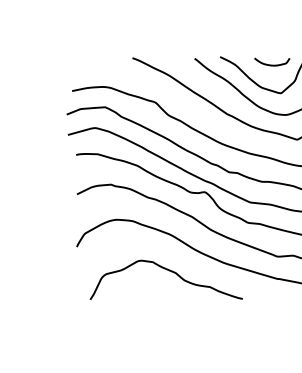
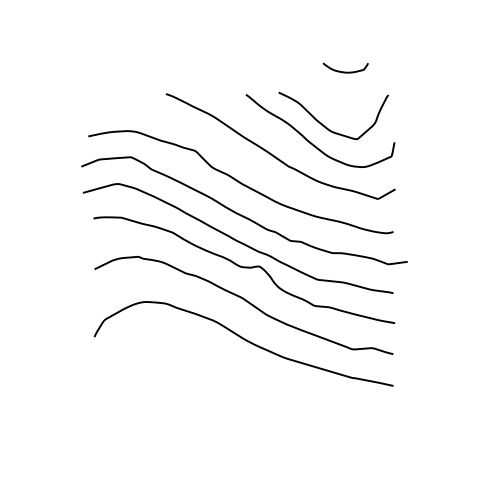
curve: (272, 64) -> (345, 71), moved
curve: (170, 271) -> (214, 368), removed

